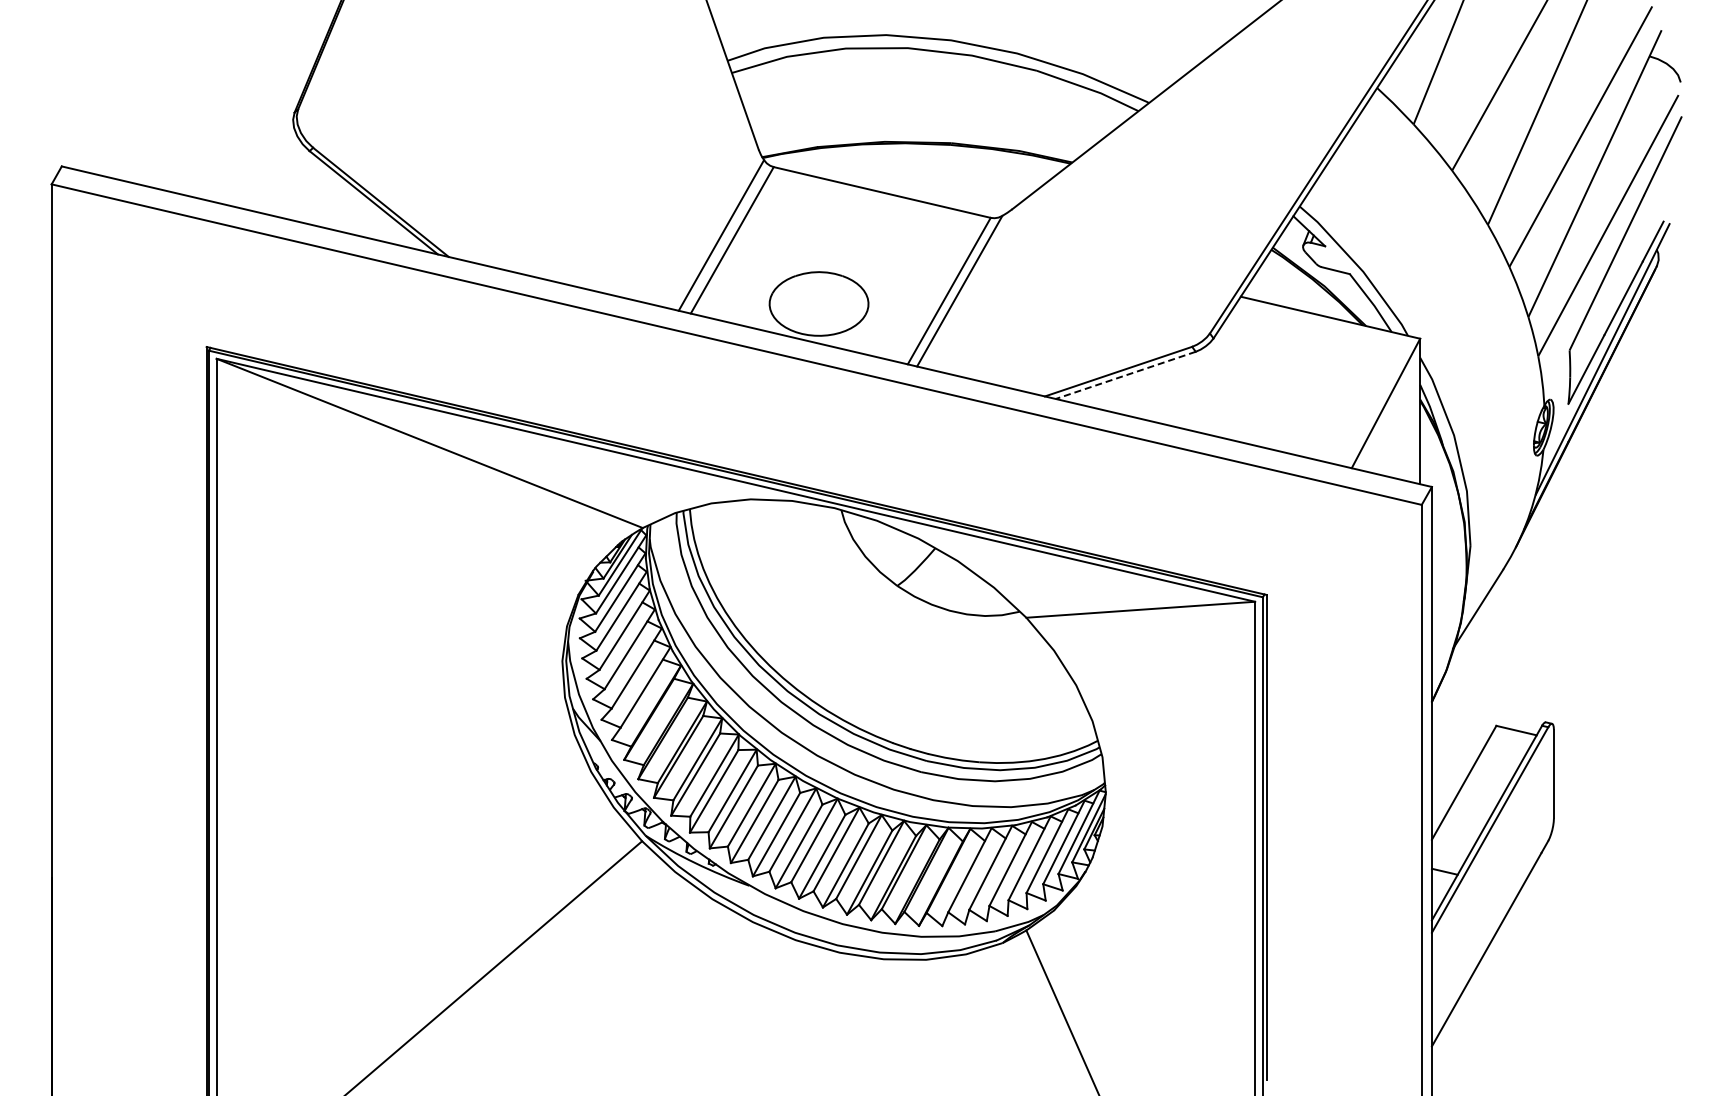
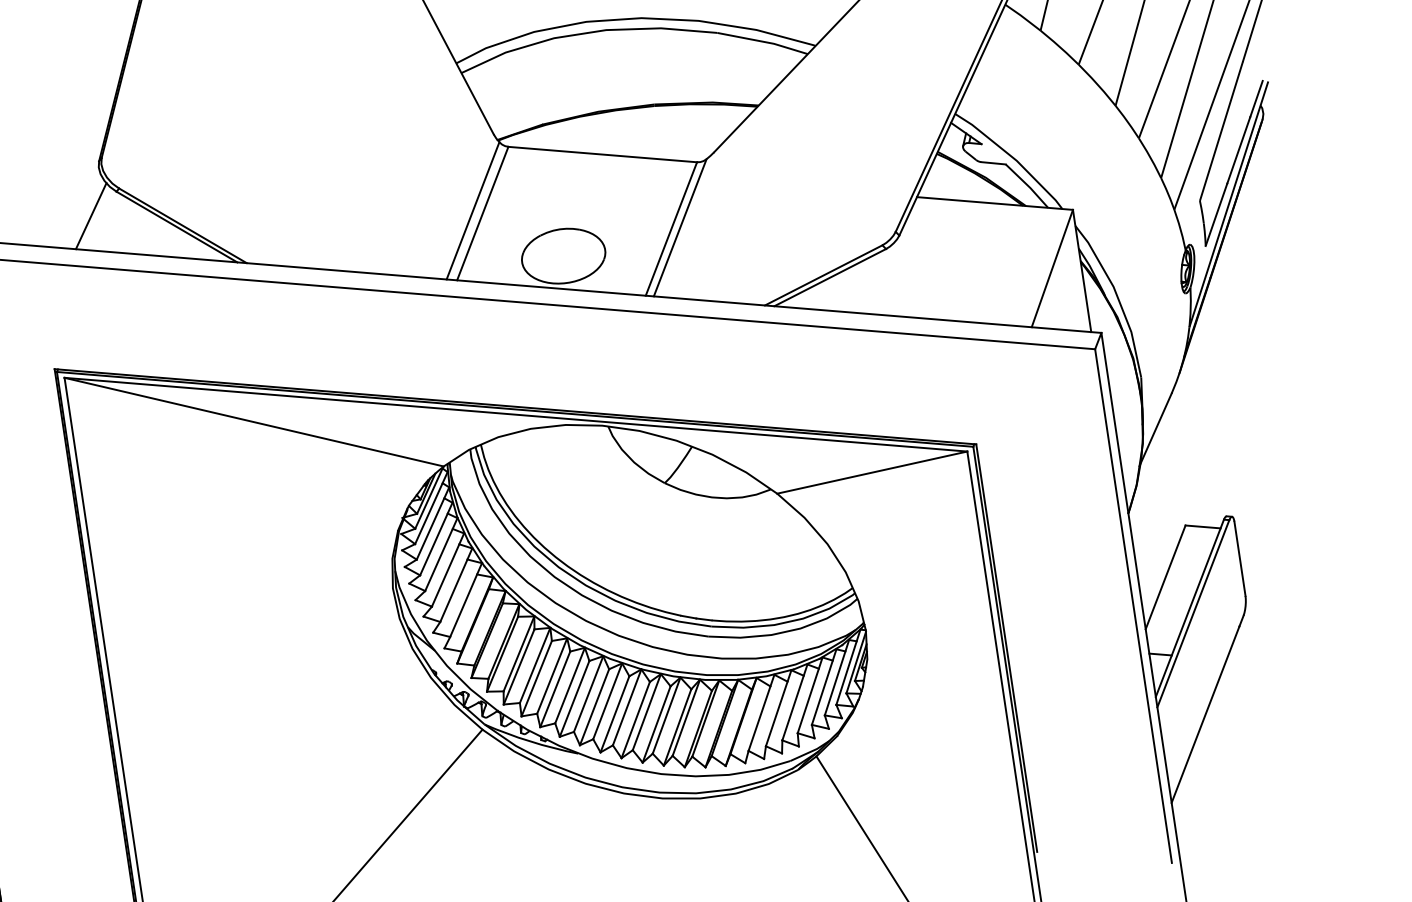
line: (275, 175) -> (90, 216), added
line: (1125, 375) -> (830, 277), dashed -> solid

